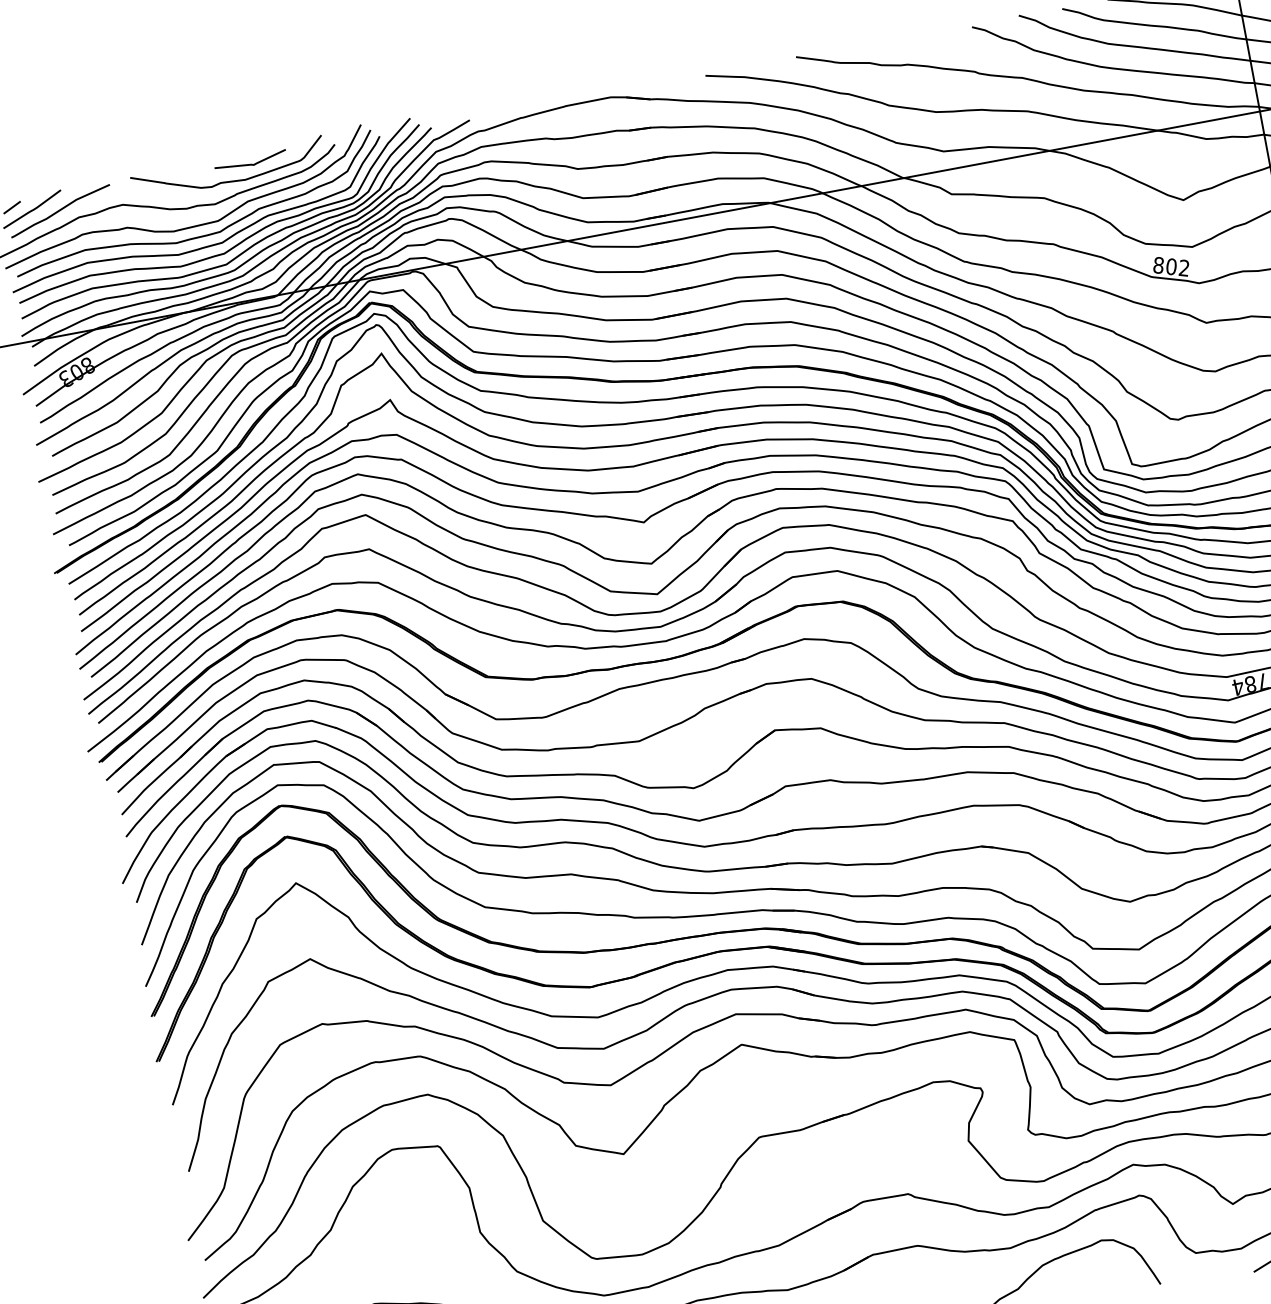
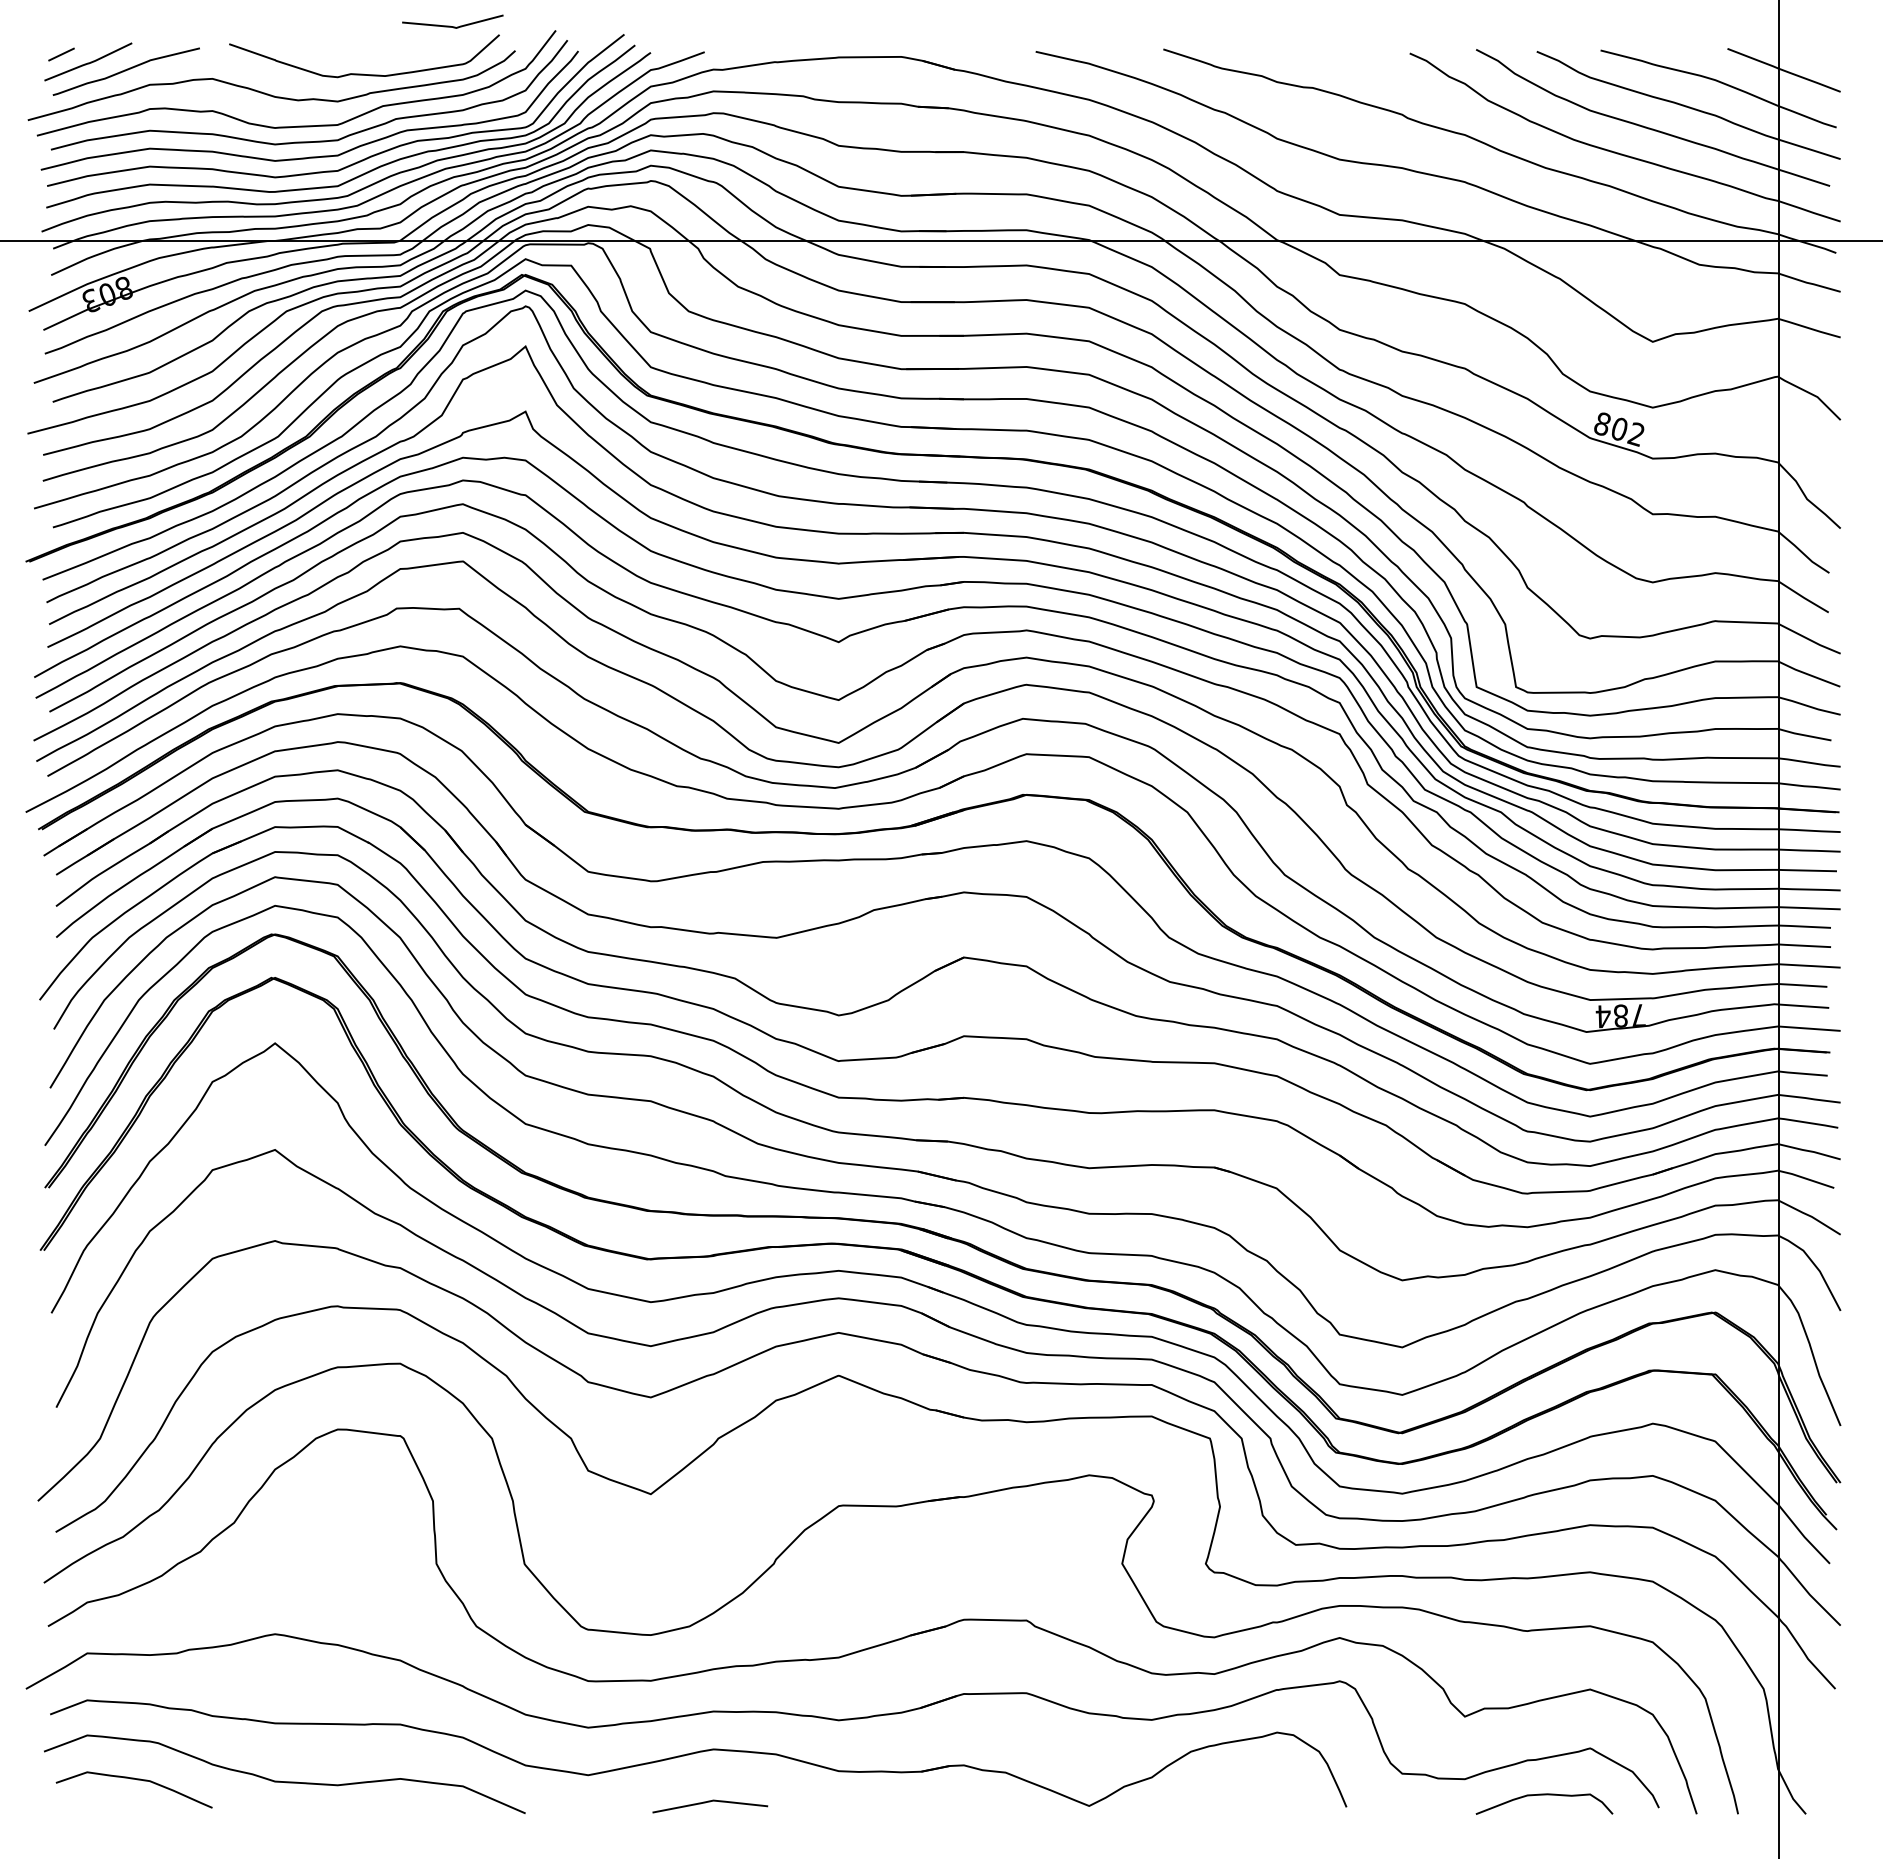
line: (249, 163) -> (450, 25), moved

